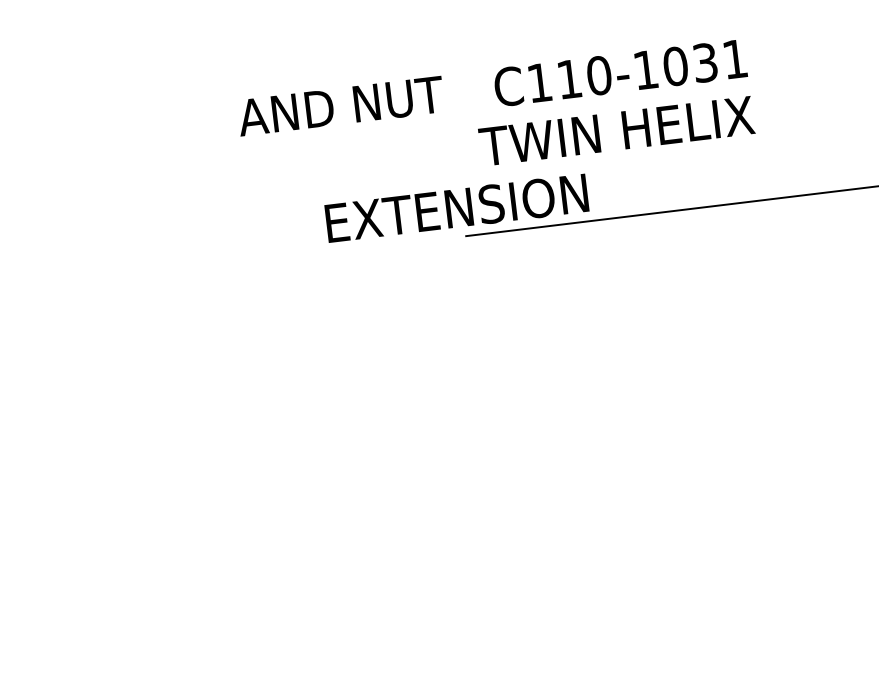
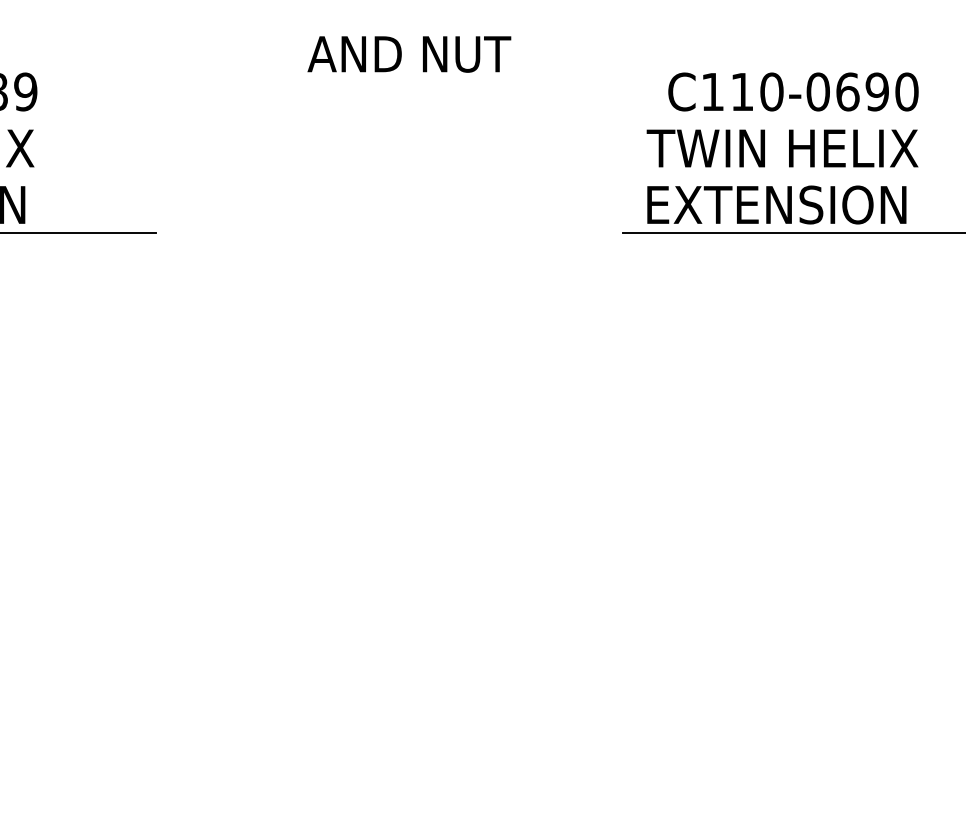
text: (690, 64) -> (862, 91), C110-1031 -> C110-0690
text: (341, 106) -> (409, 54), moved
text: (456, 207) -> (776, 204), moved

